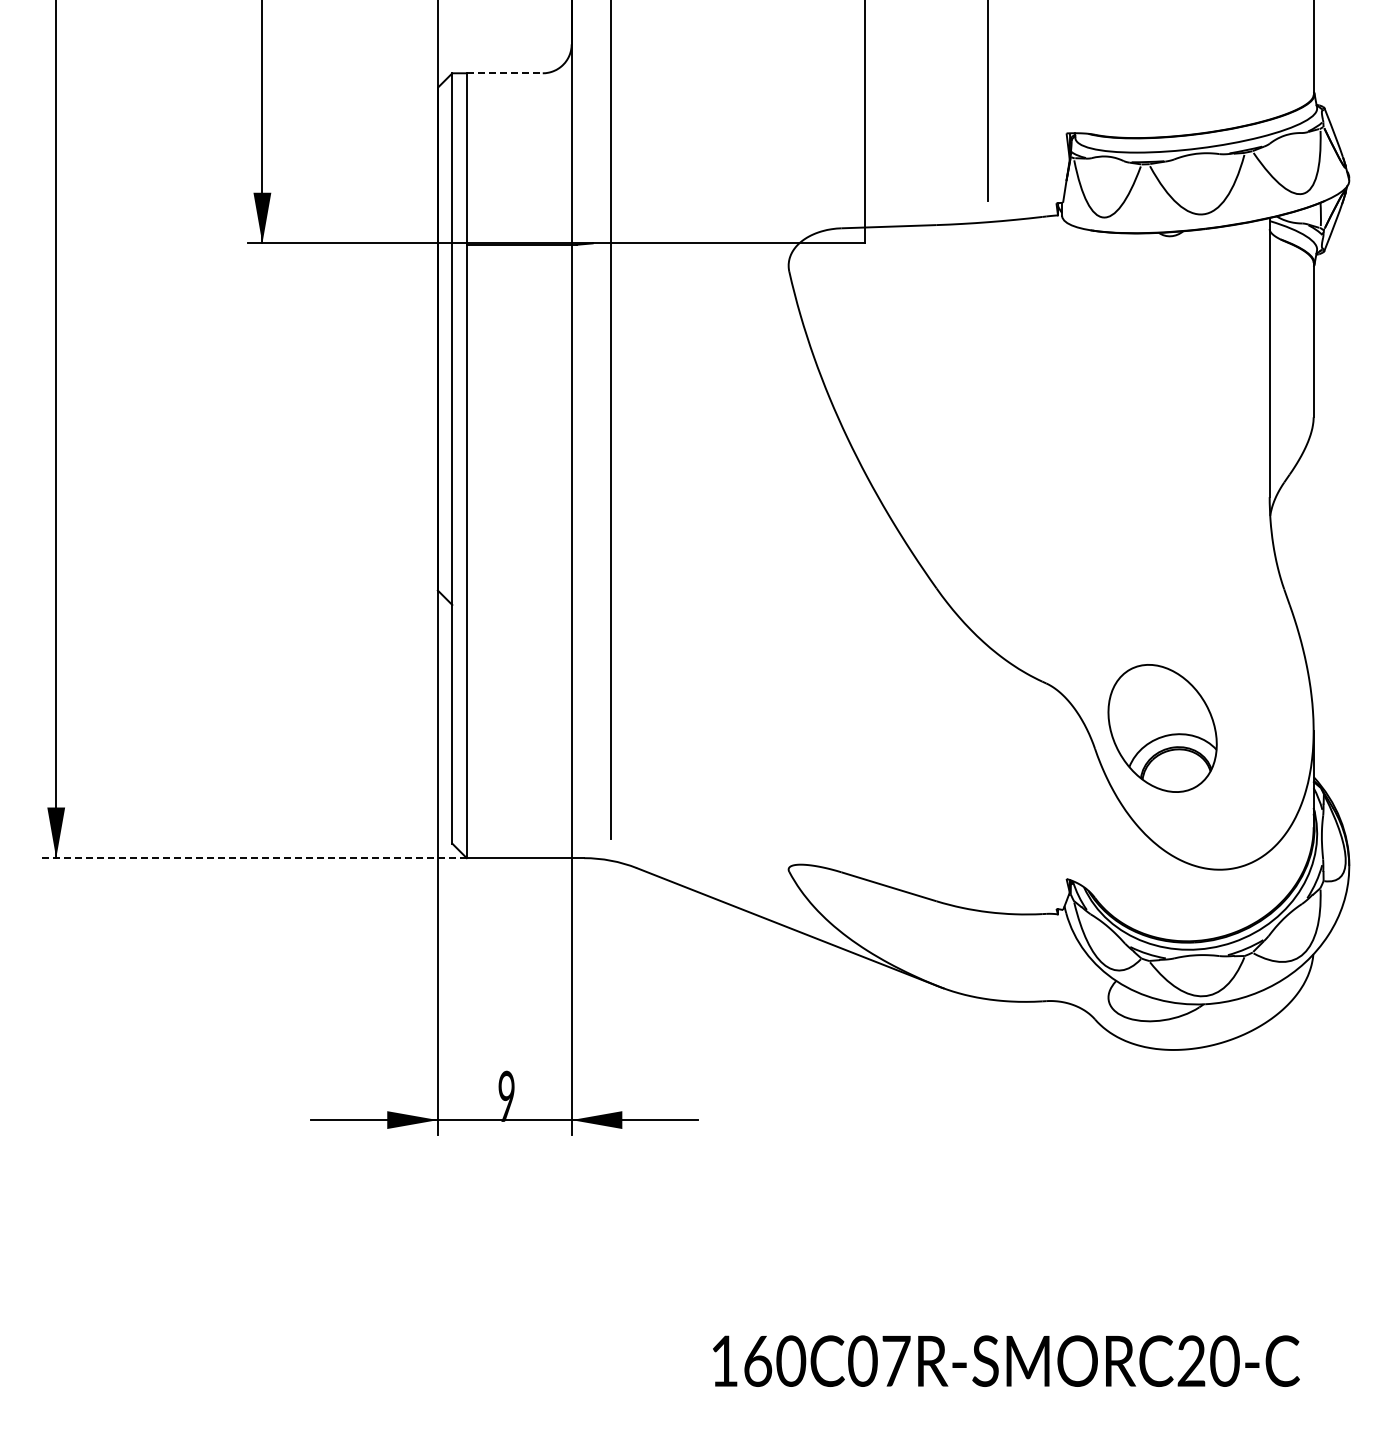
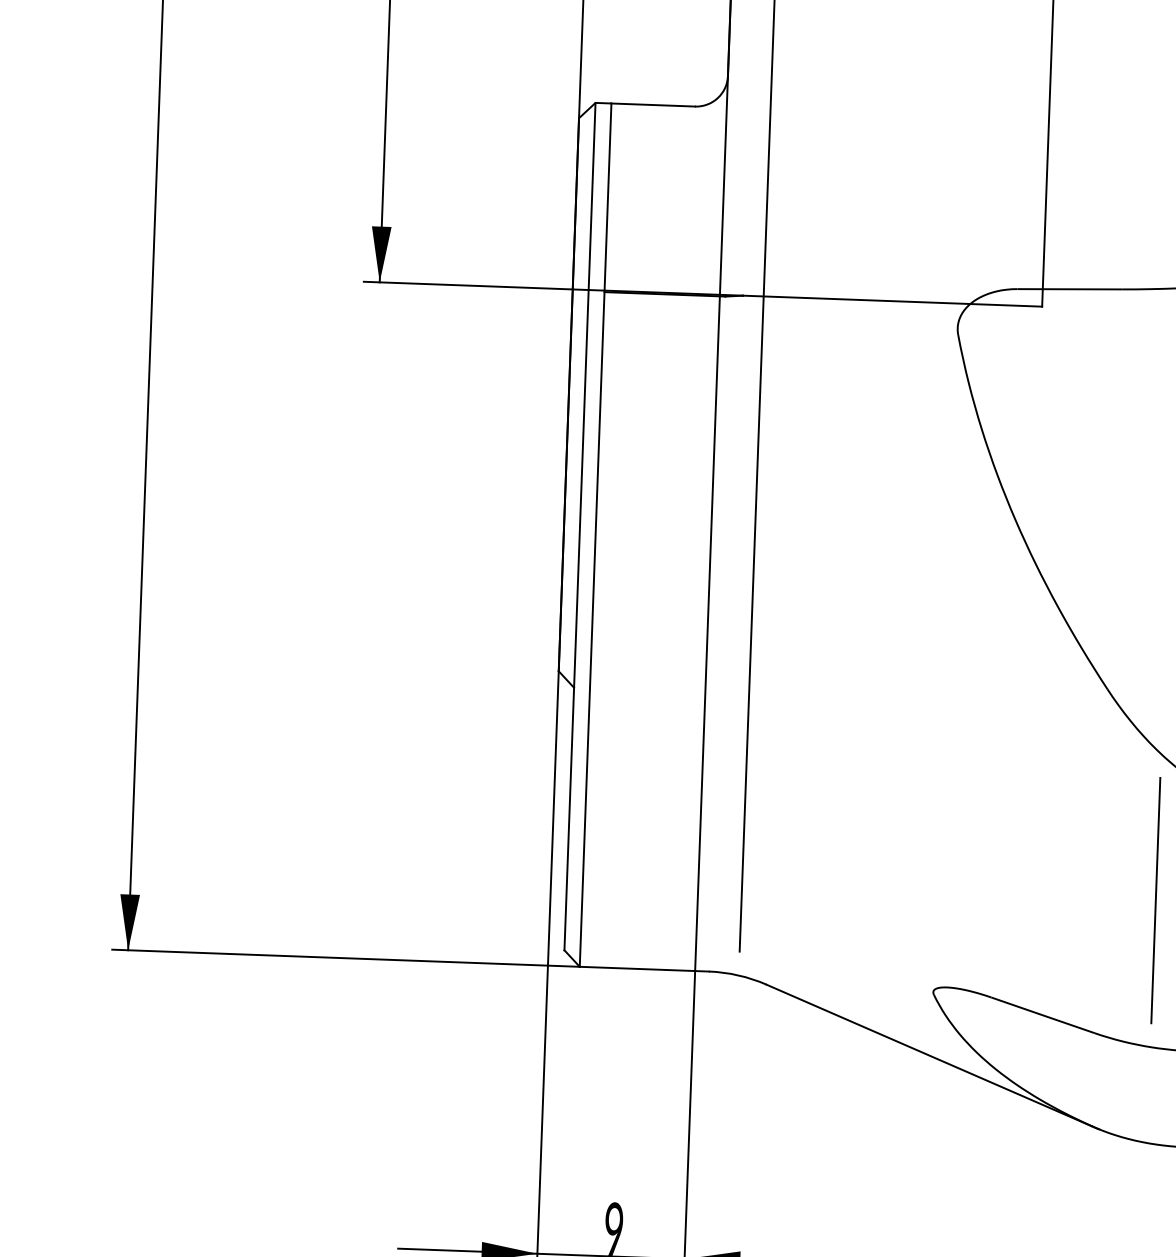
line: (504, 73) -> (652, 105), dashed -> solid
line: (987, 778) -> (1155, 900), added
line: (254, 858) -> (346, 958), dashed -> solid

